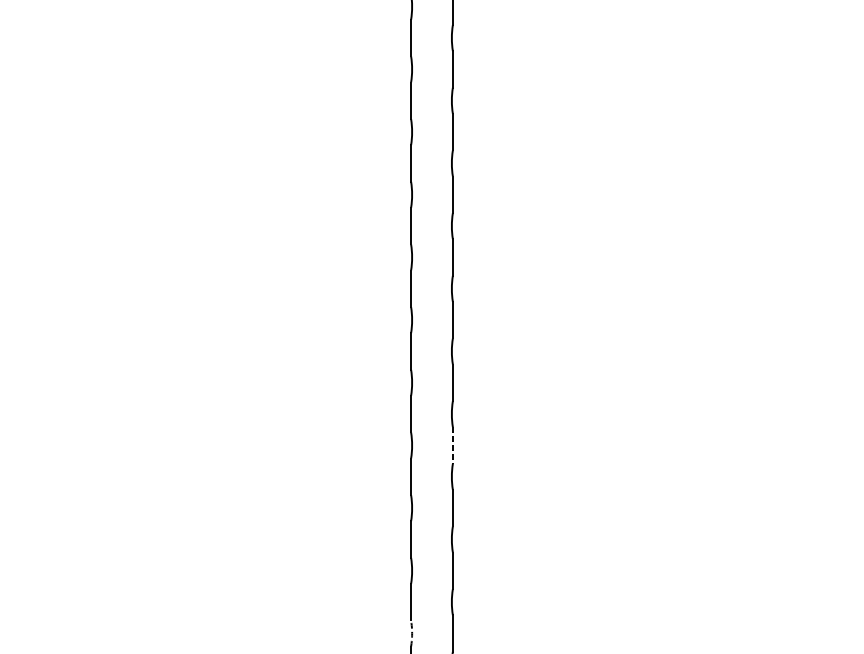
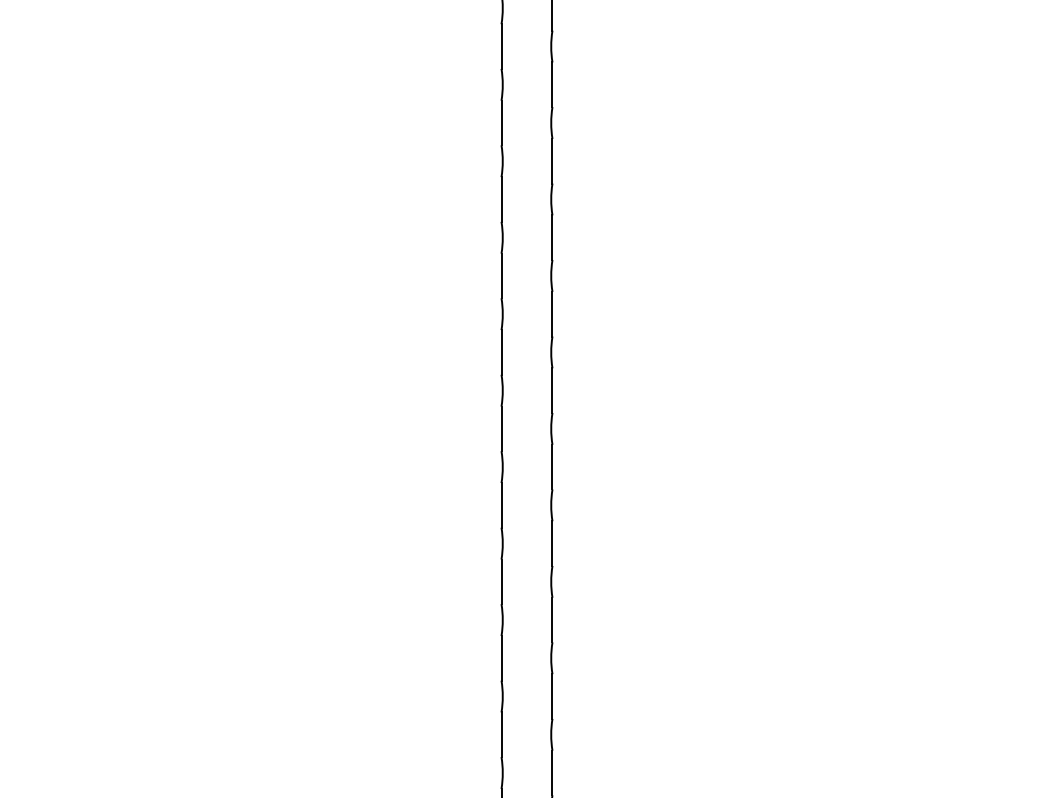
line: (452, 446) -> (552, 544), dashed -> solid
arc: (411, 633) -> (502, 773), dashed -> solid

